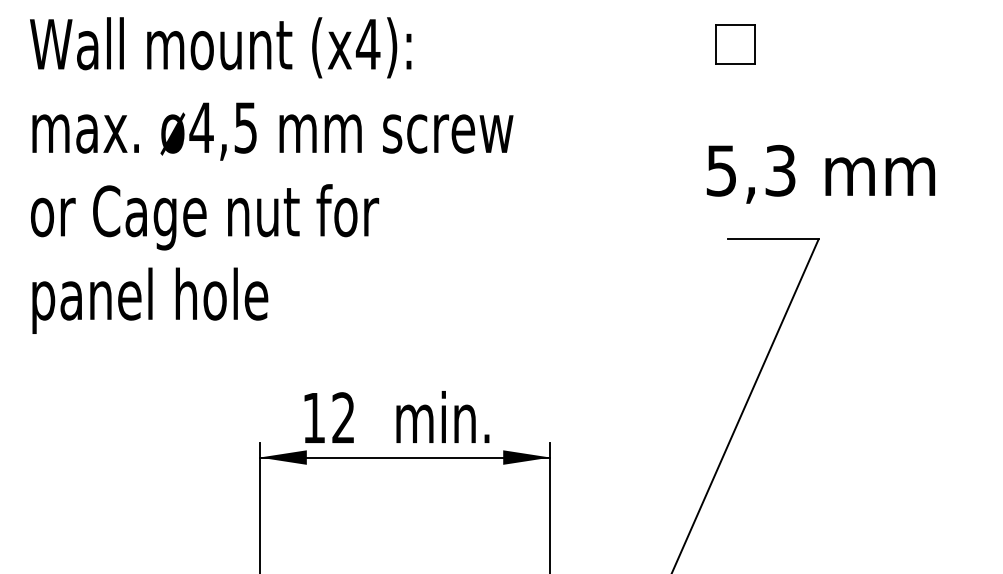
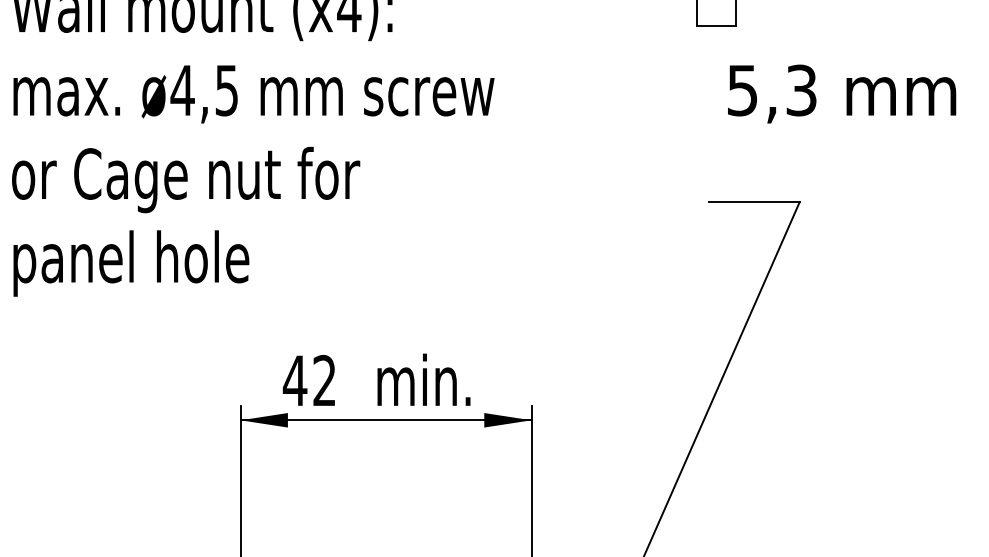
text: (820, 173) -> (841, 93), moved
text: (313, 418) -> (294, 381), 12 -> 42

